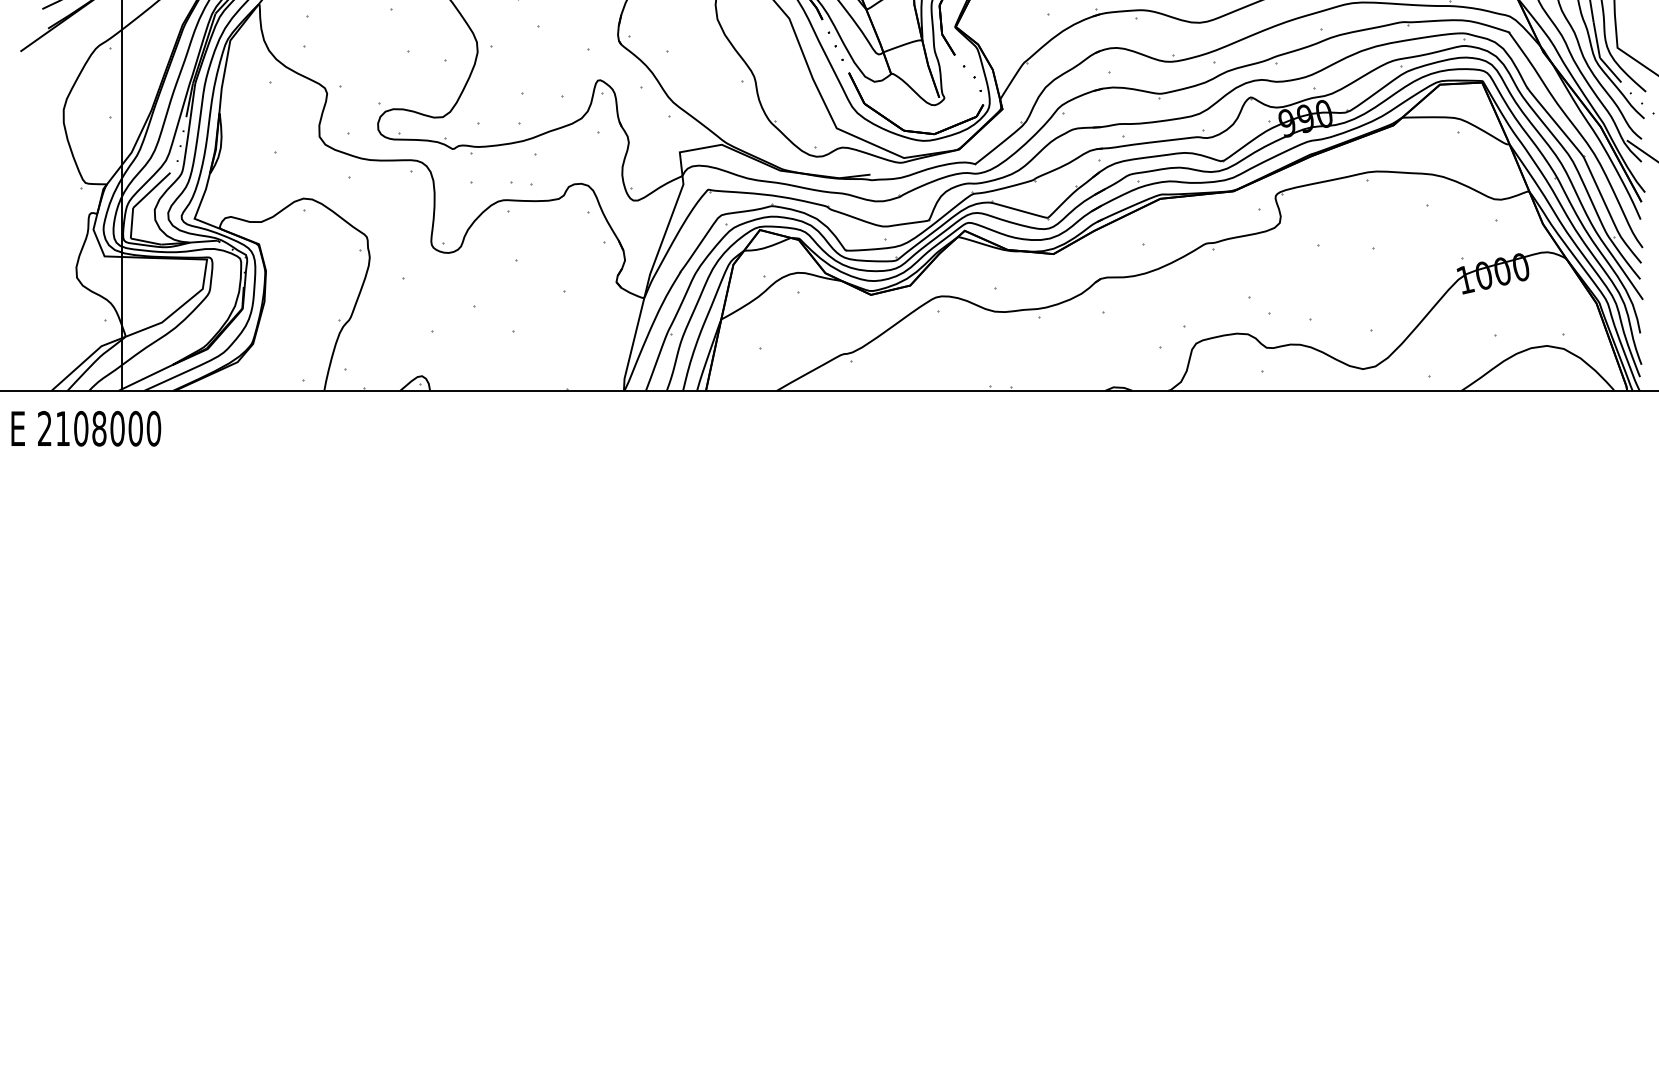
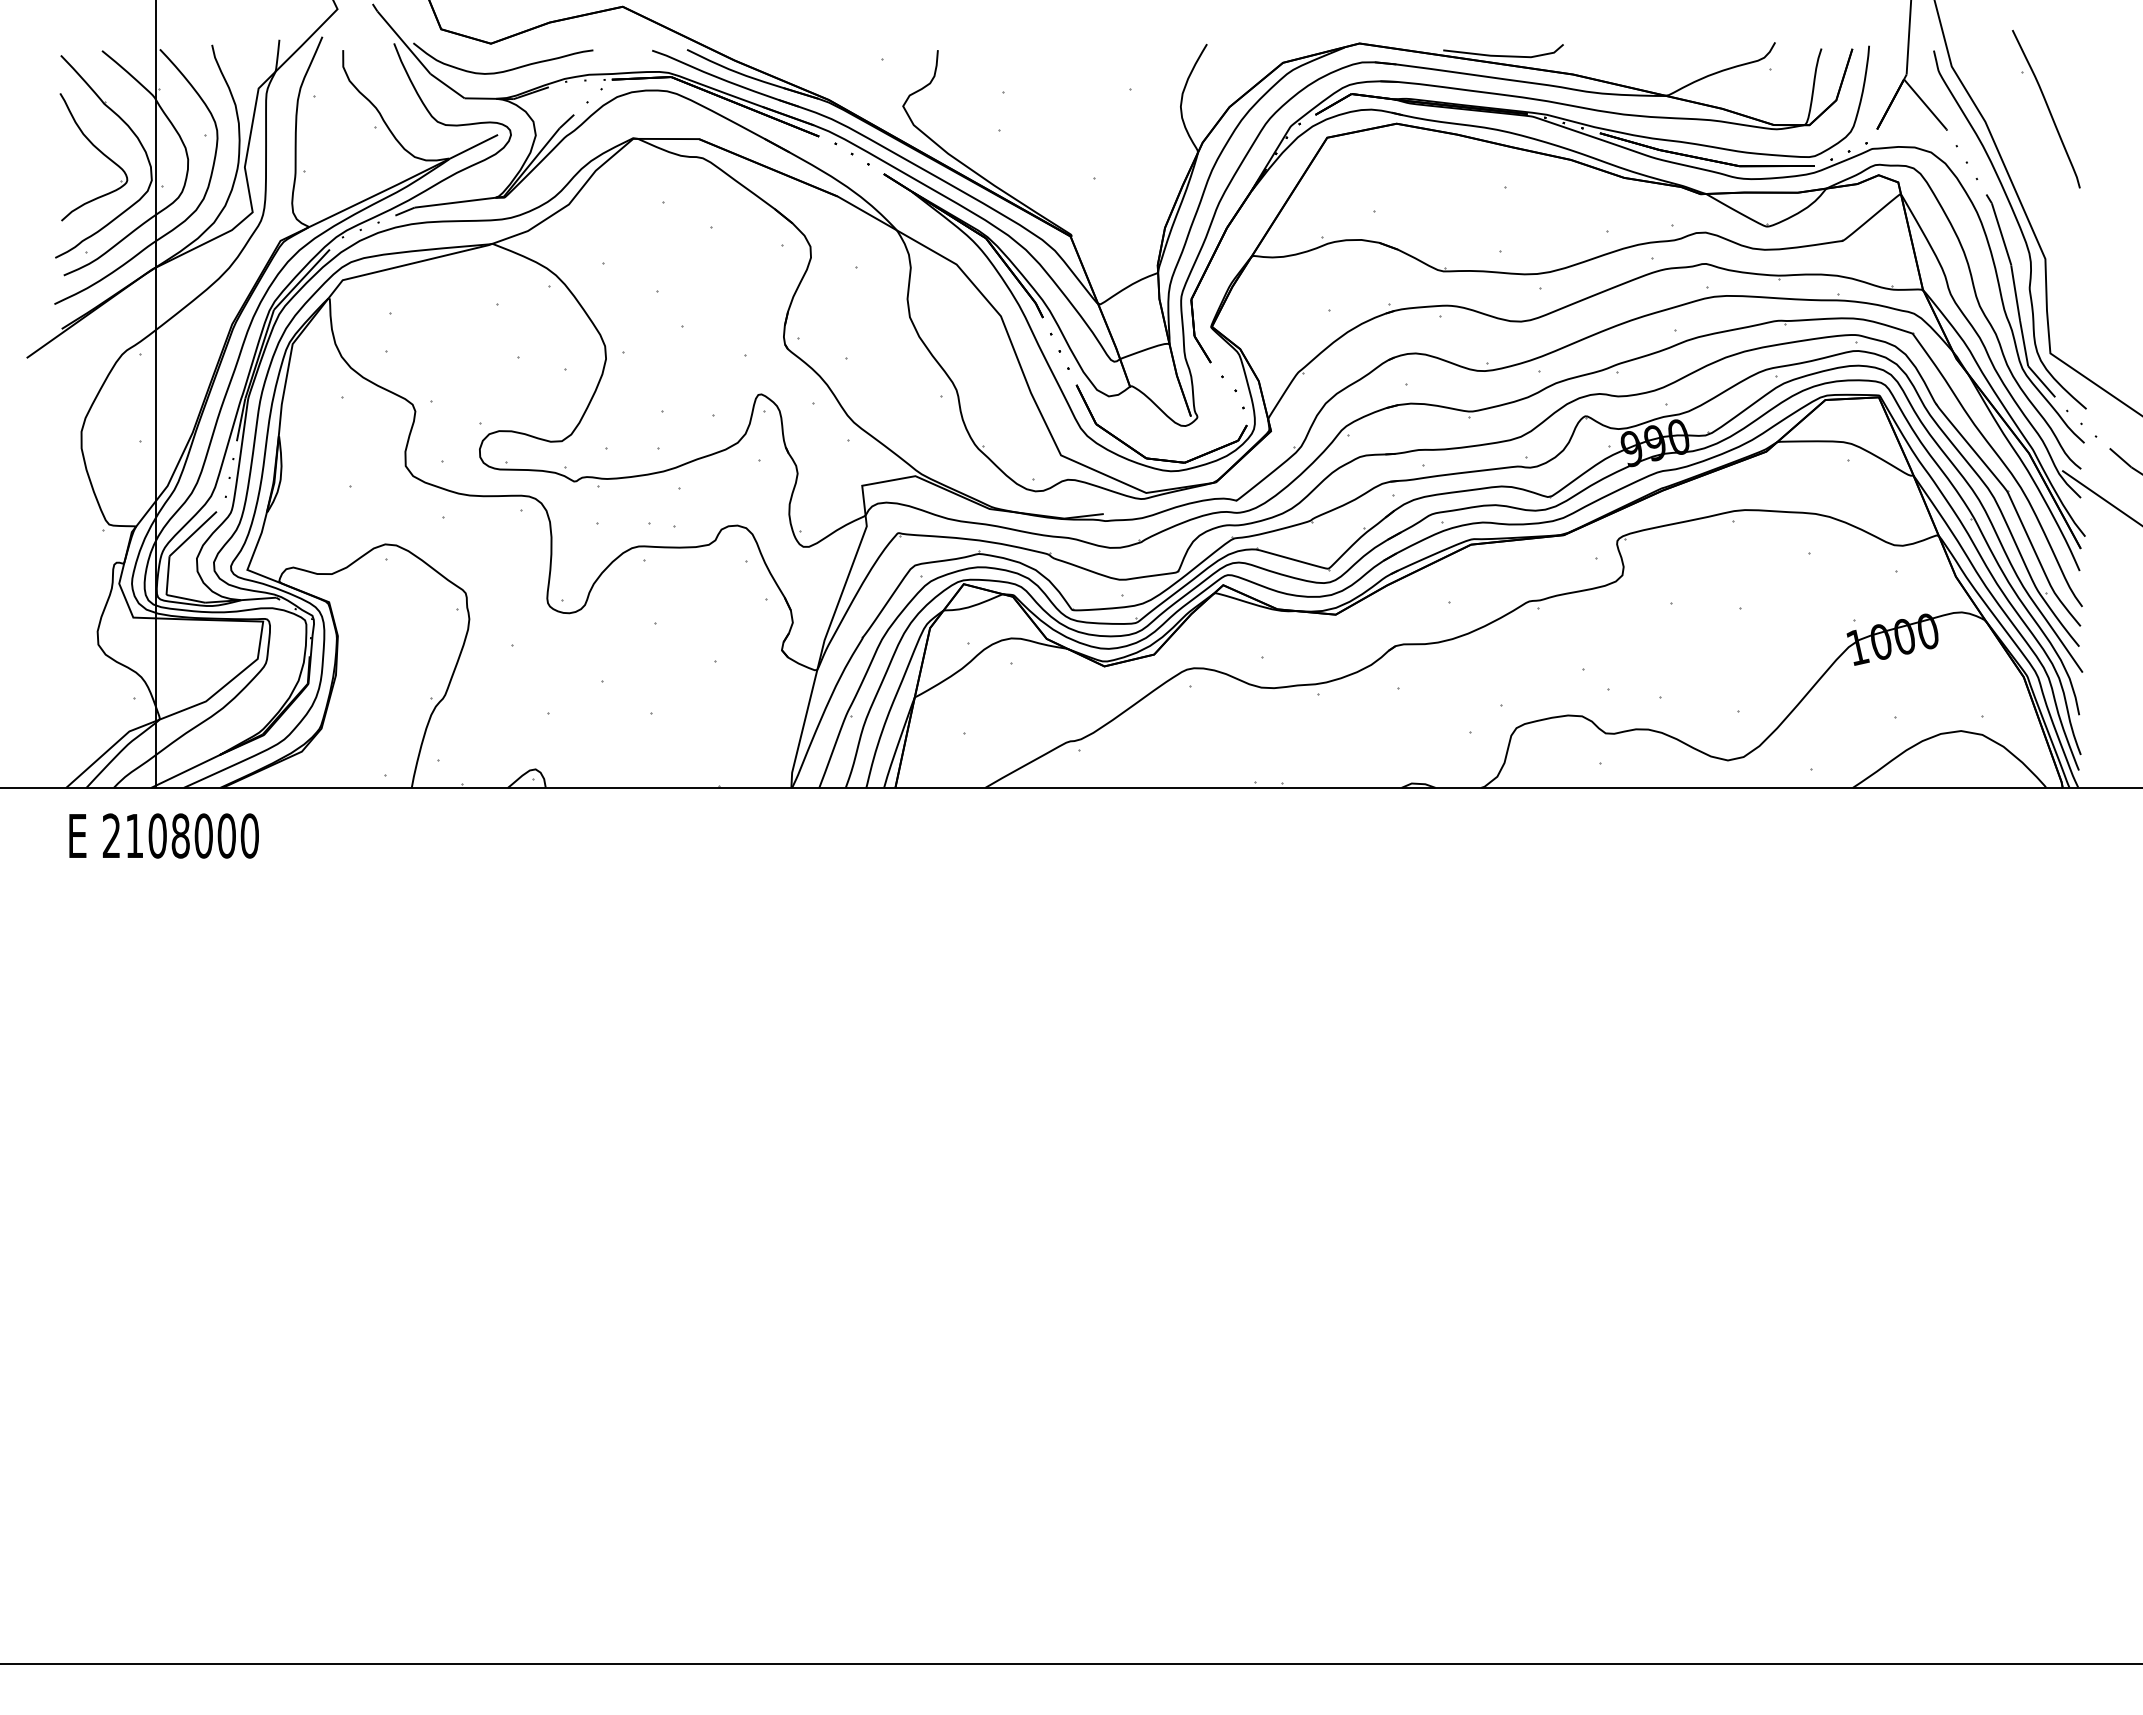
text: (85, 428) -> (163, 835), moved

